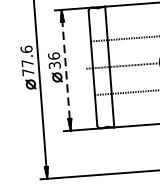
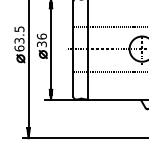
text: (27, 60) -> (19, 38), 77.6 -> 63.5
line: (66, 70) -> (51, 49), dashed -> solid

